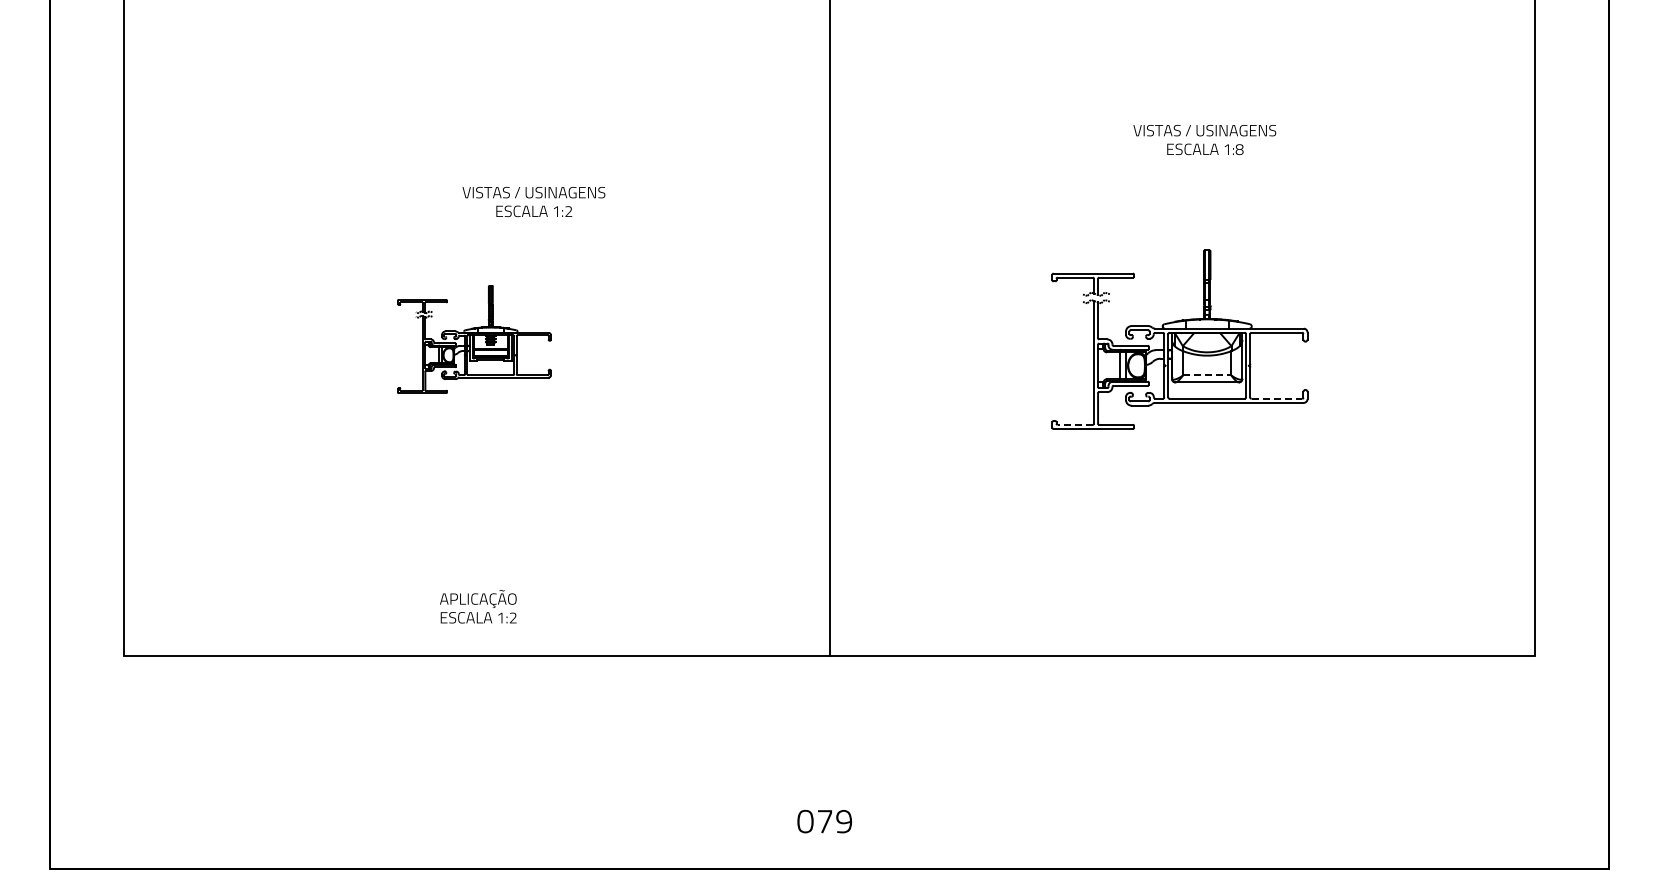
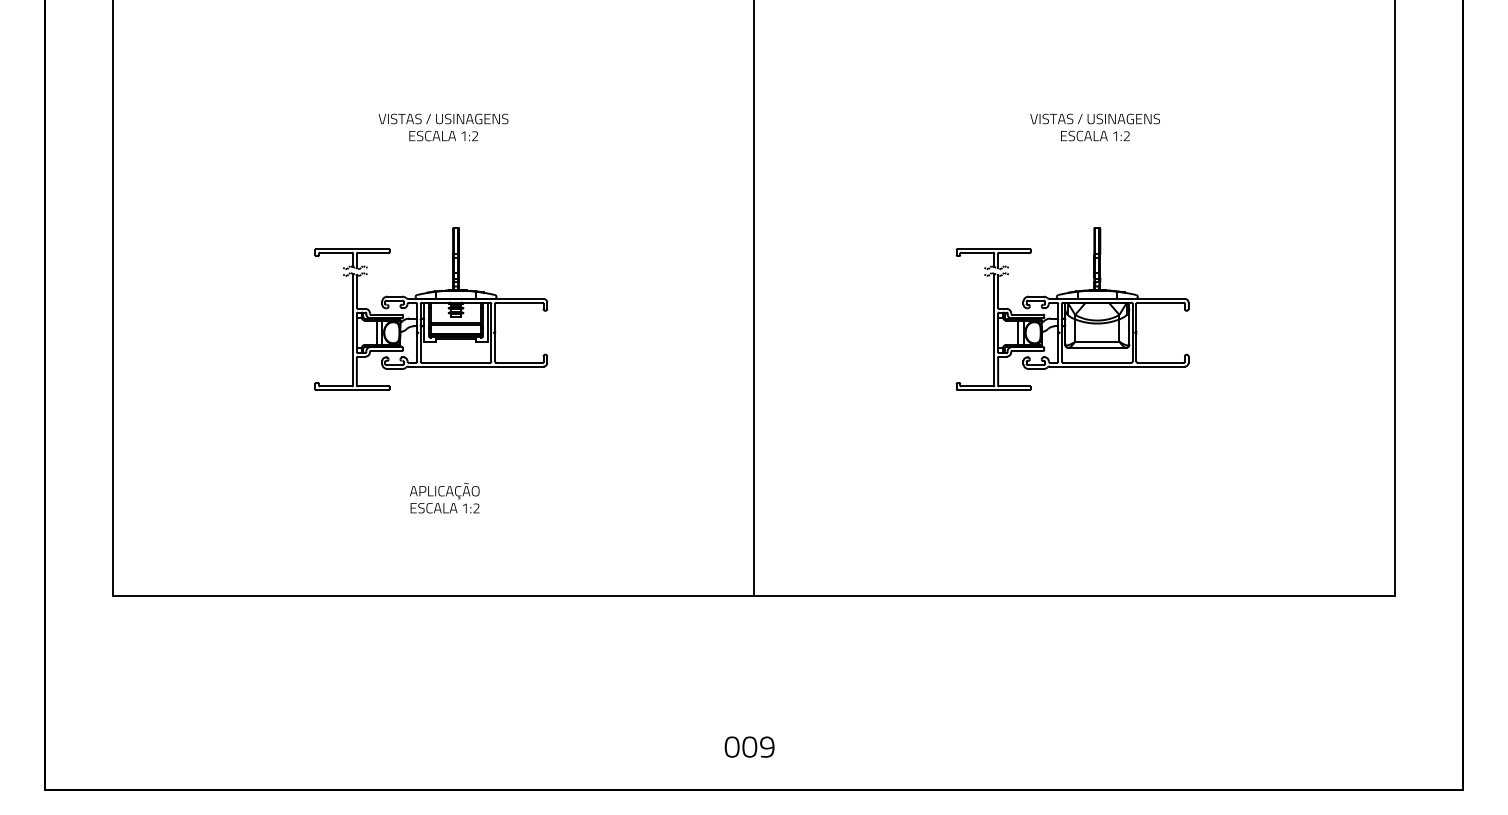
text: (1239, 149) -> (1126, 136), 1:8 -> 1:2
text: (533, 202) -> (443, 127), moved
part: (474, 339) -> (431, 308), size x1.67
line: (1207, 375) -> (1097, 341), dashed -> solid
line: (1277, 398) -> (1161, 362), dashed -> solid
line: (1075, 424) -> (977, 386), dashed -> solid
text: (478, 606) -> (444, 497), moved
text: (824, 821) -> (749, 747), 079 -> 009

